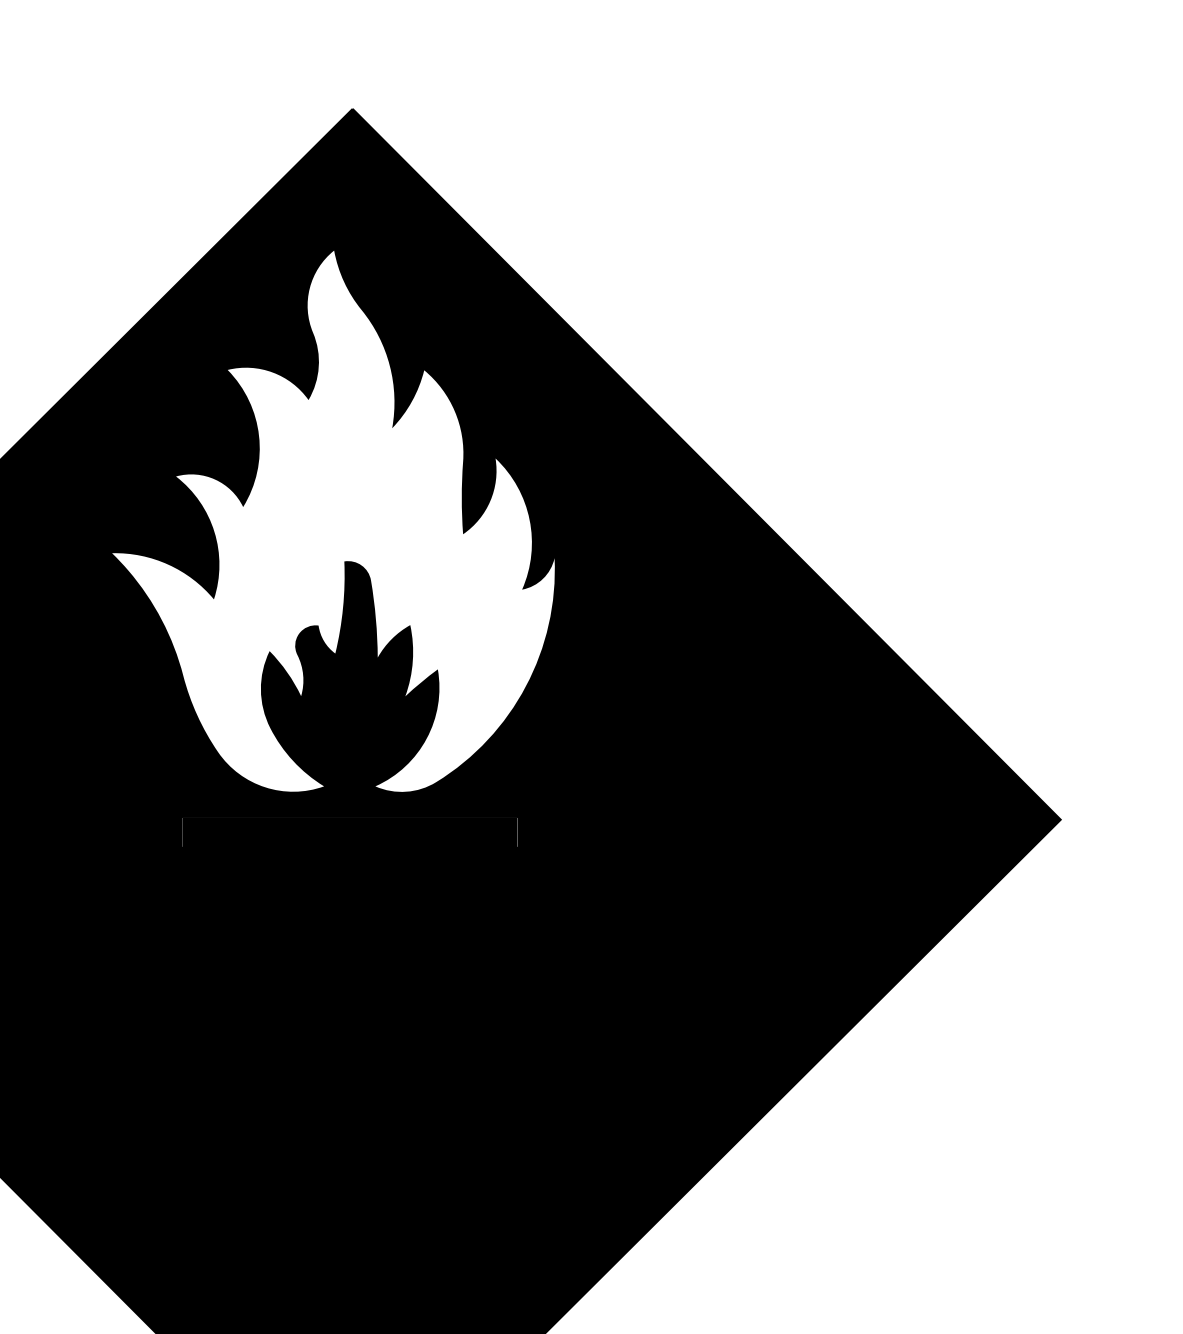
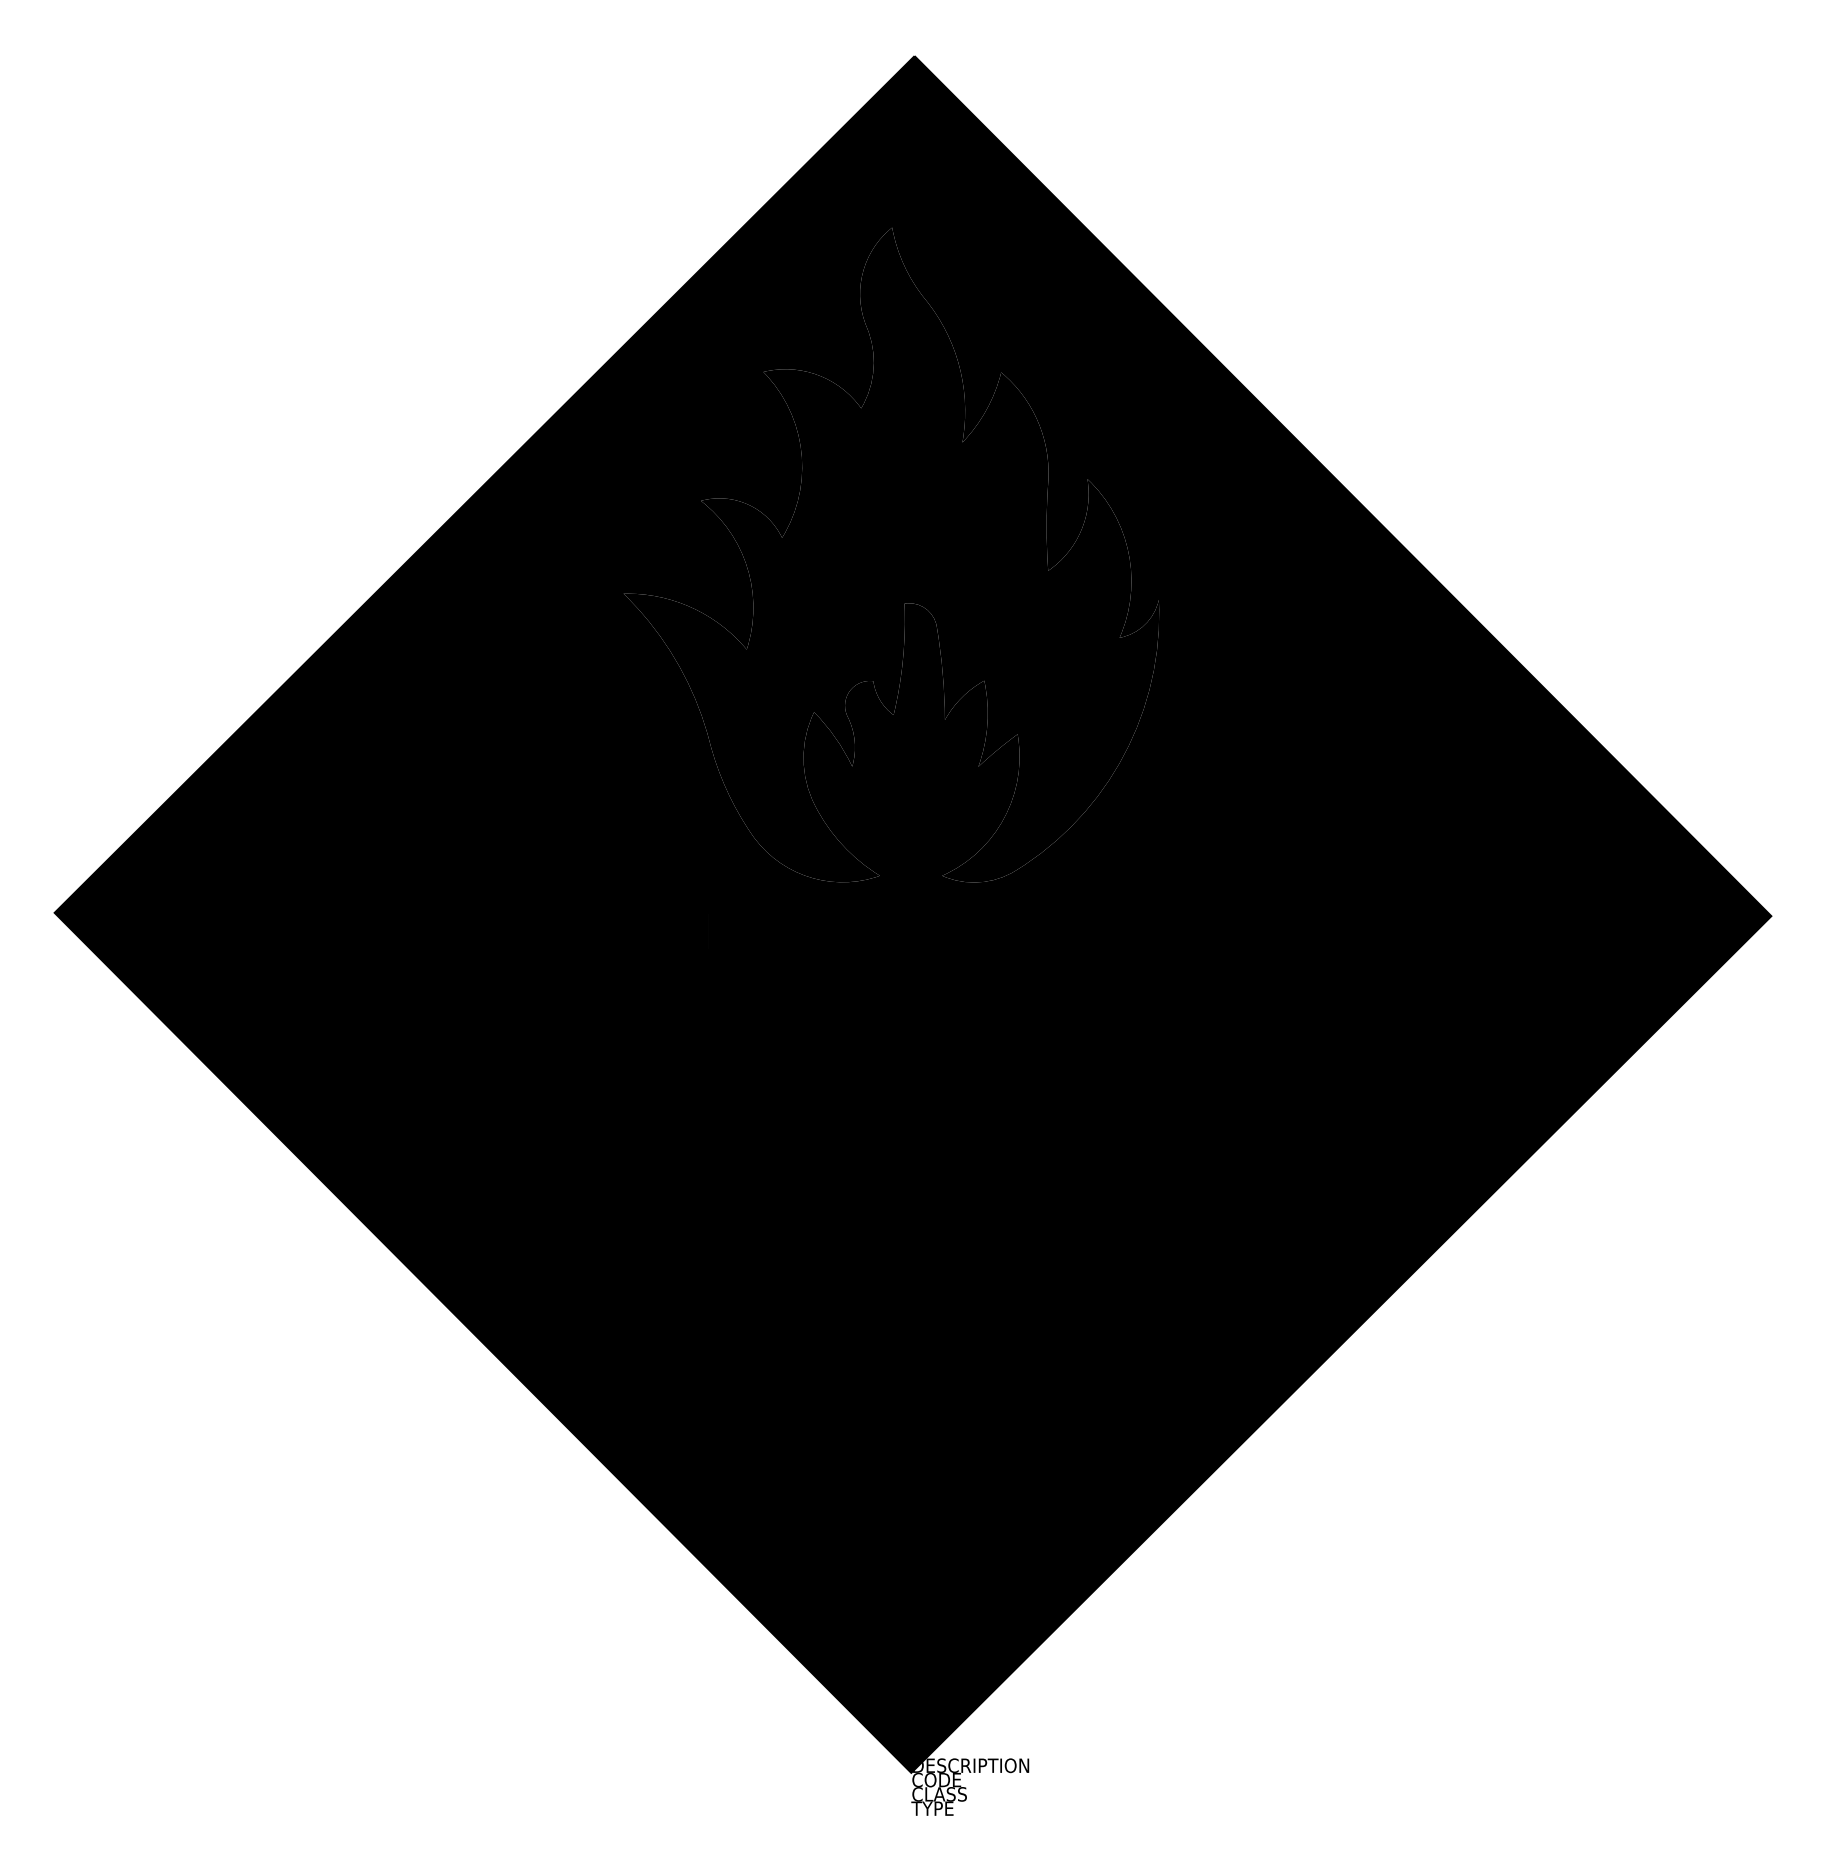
fill: (333, 520) -> (891, 554), added

